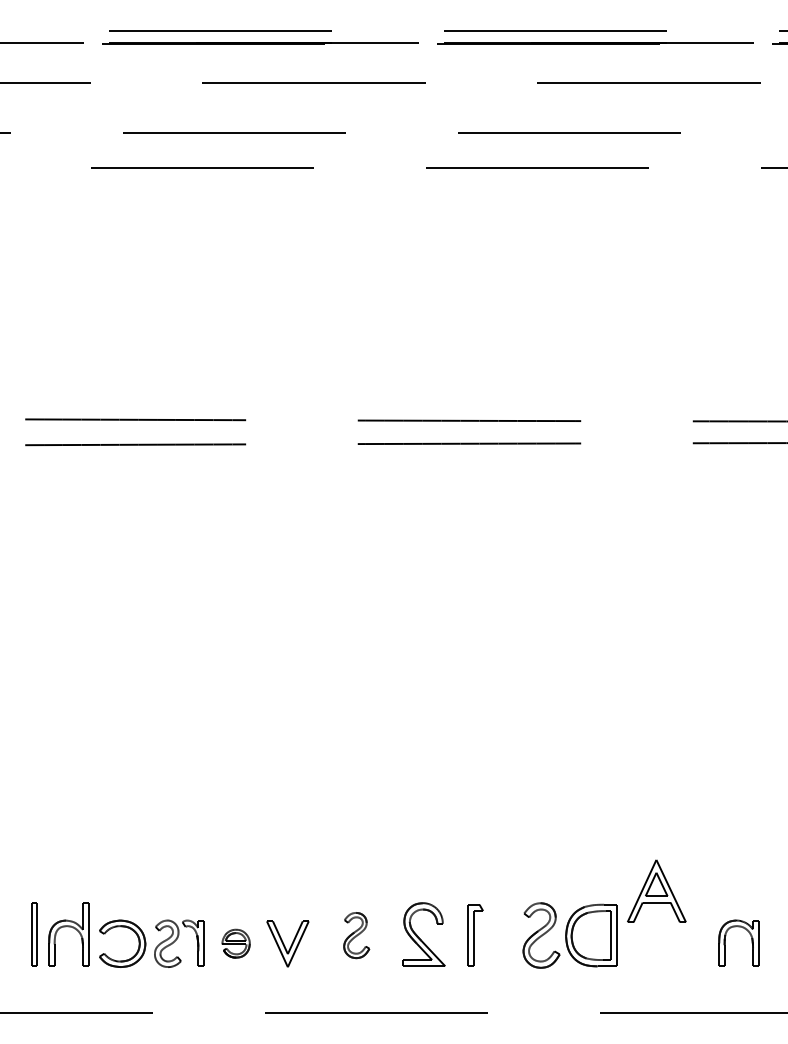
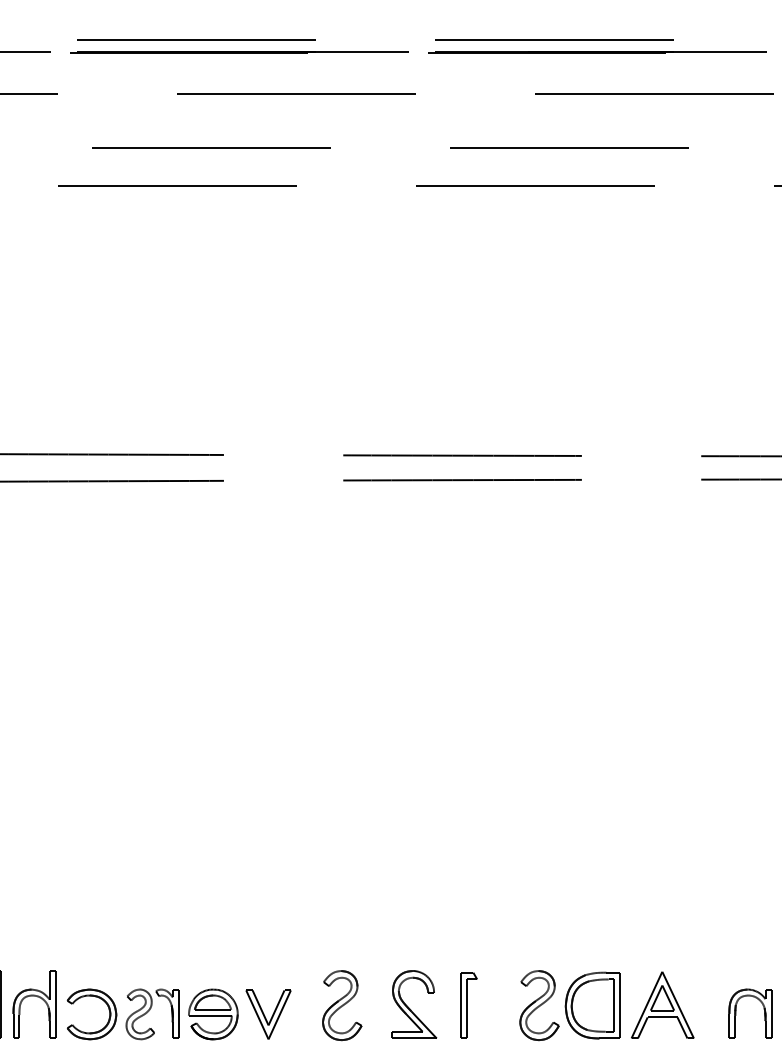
part: (656, 890) -> (662, 1004), moved
part: (356, 935) -> (341, 1005), size x1.43
part: (235, 943) -> (212, 1014), size x1.67

